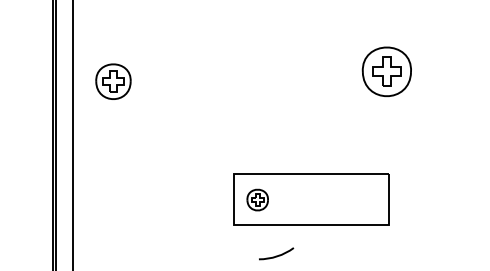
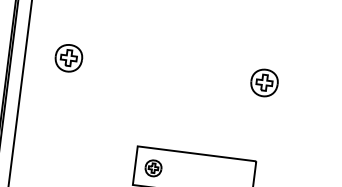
part: (387, 71) -> (264, 82), size x0.71
part: (113, 81) -> (68, 58), moved

